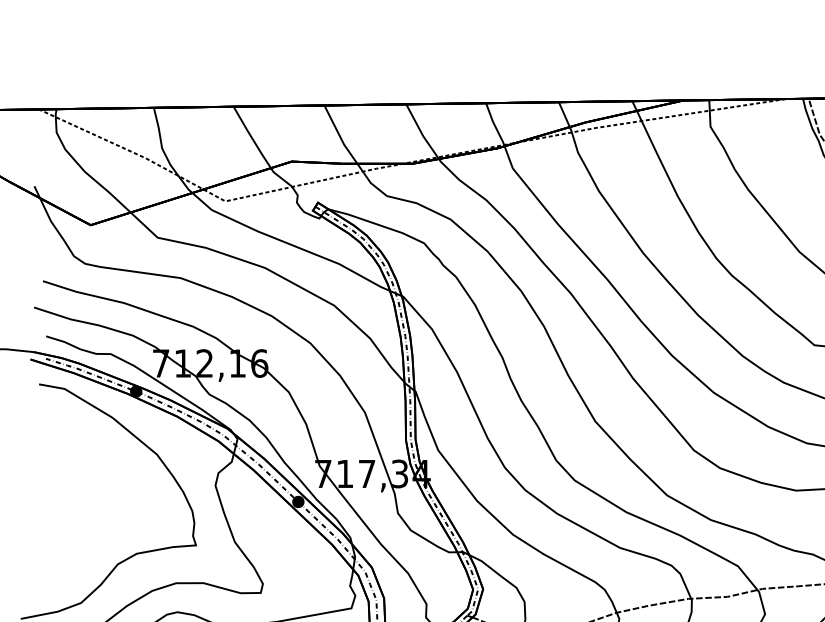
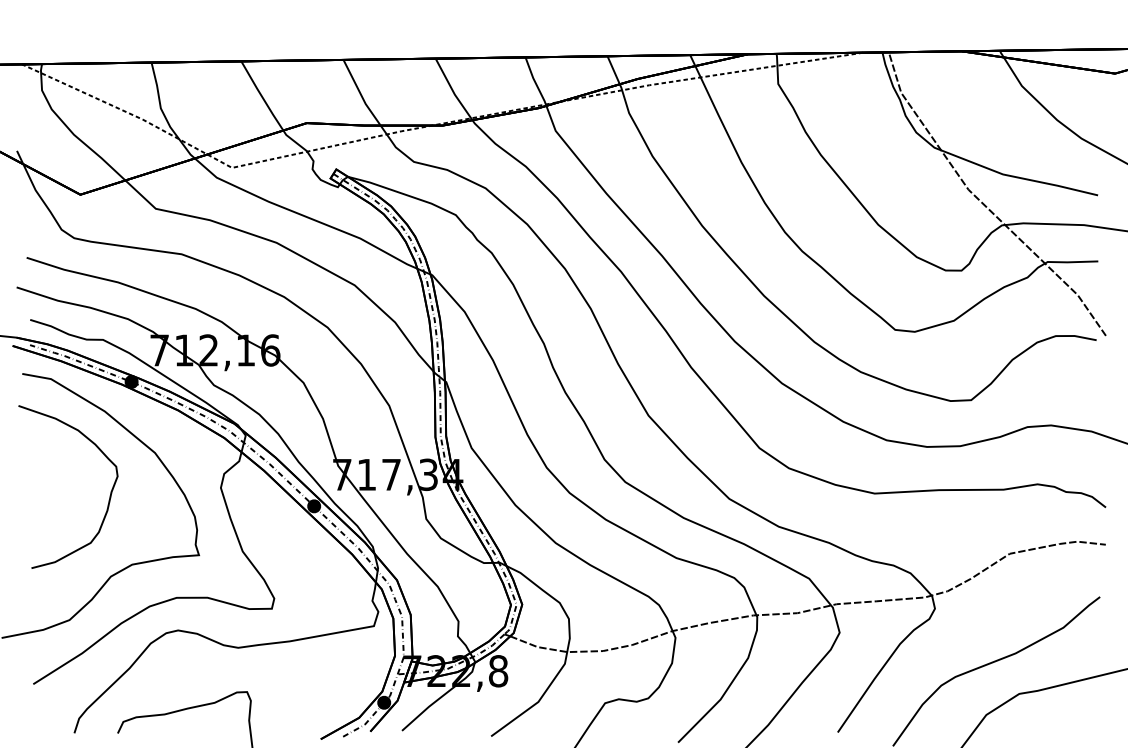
curve: (116, 492) -> (109, 495), added

